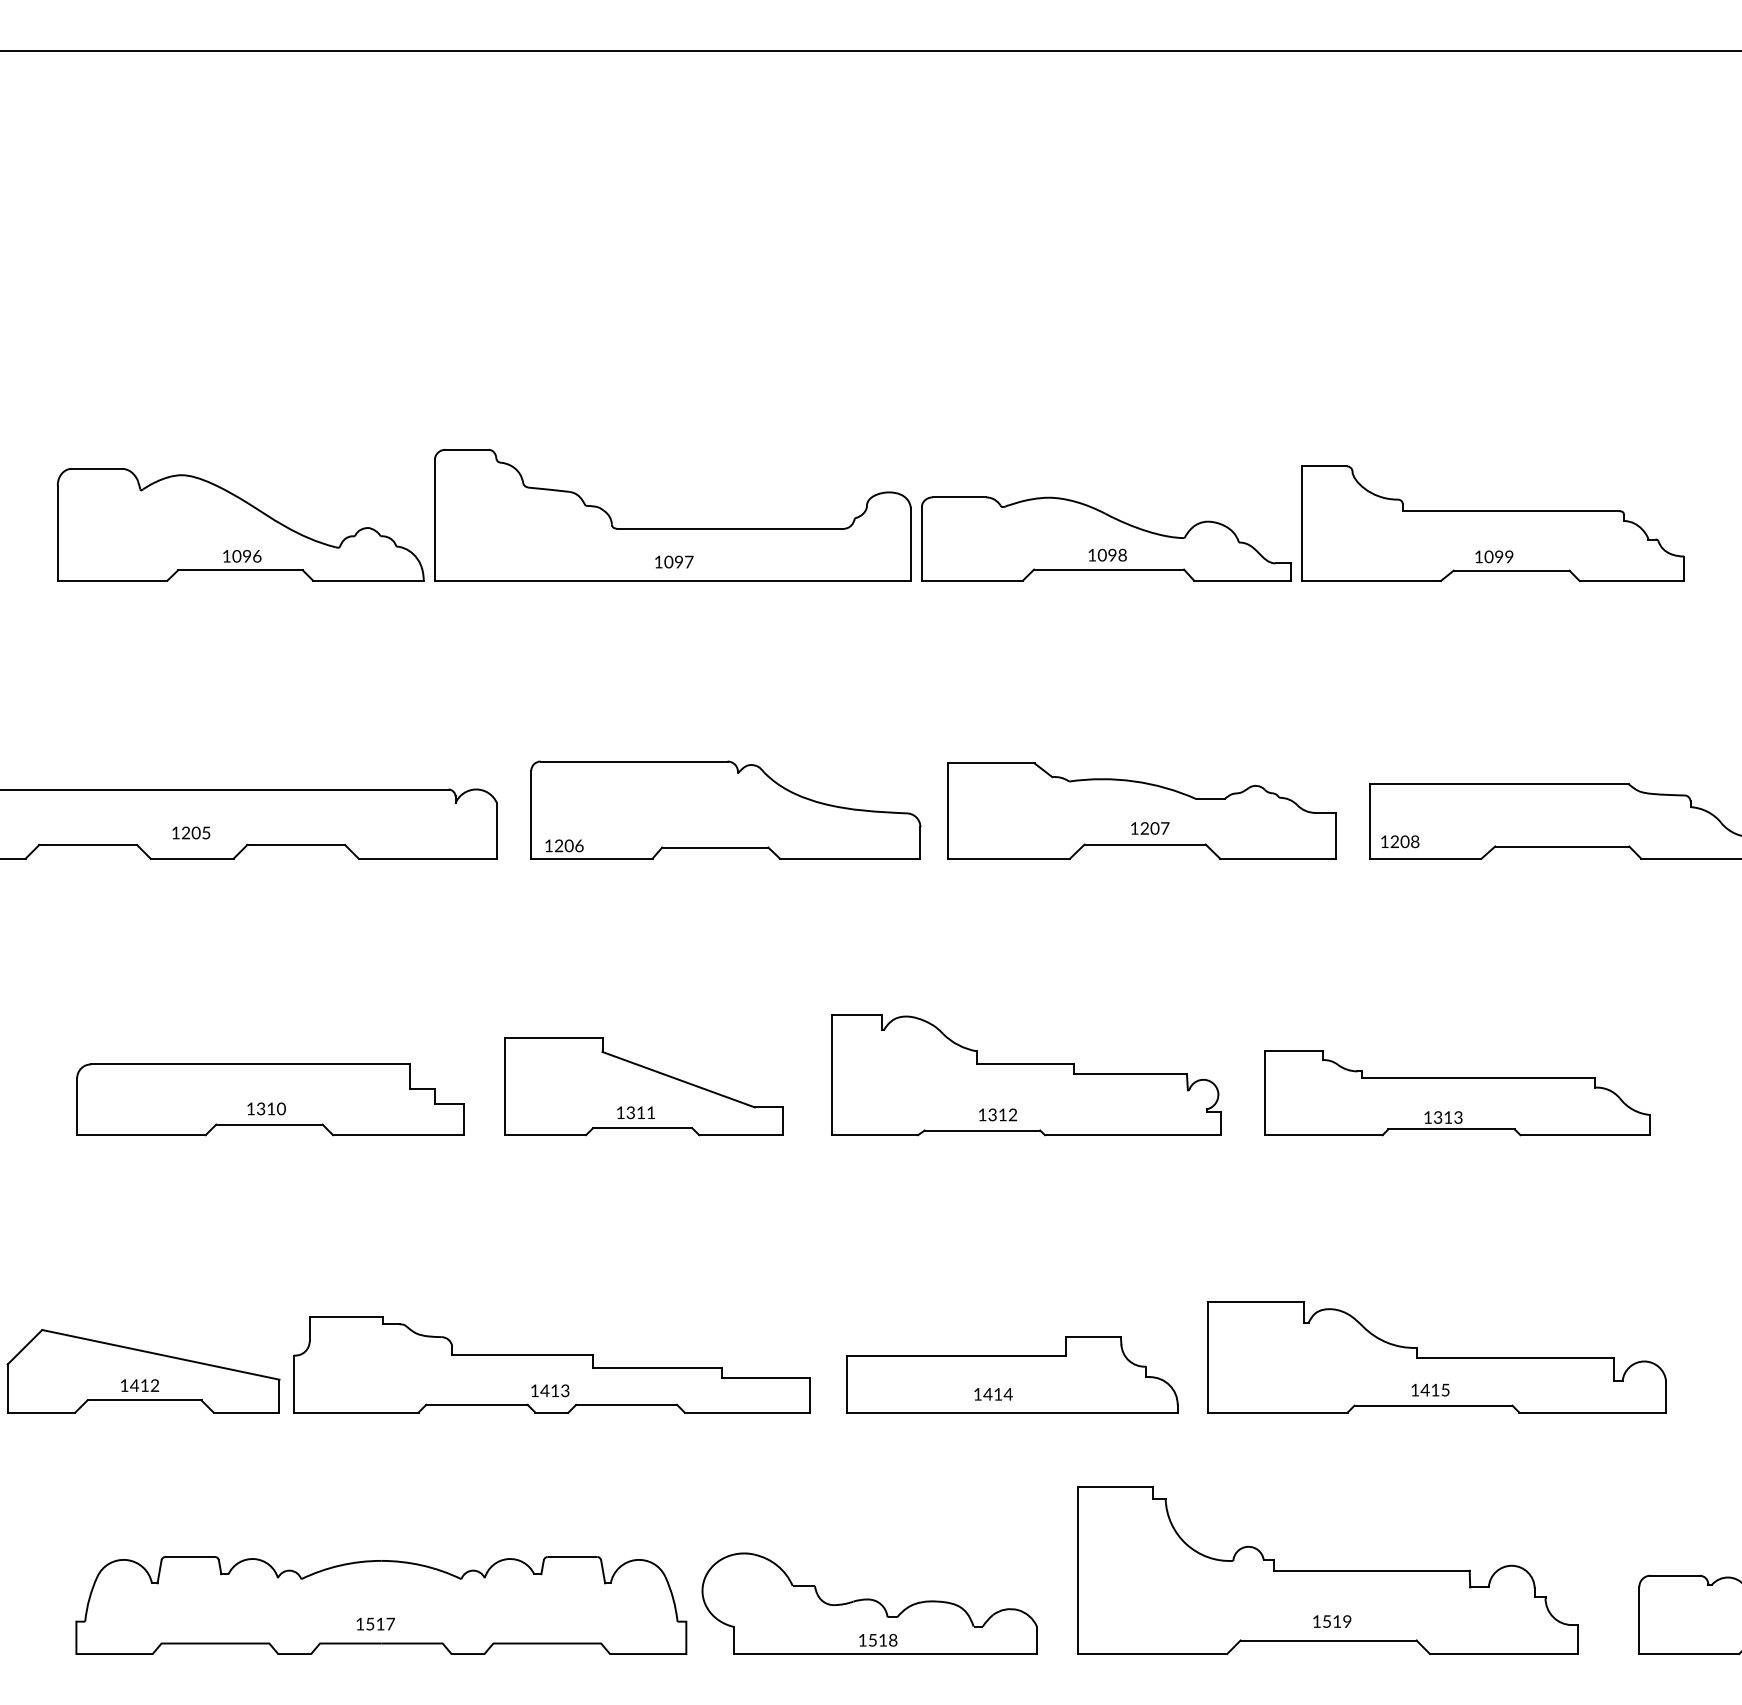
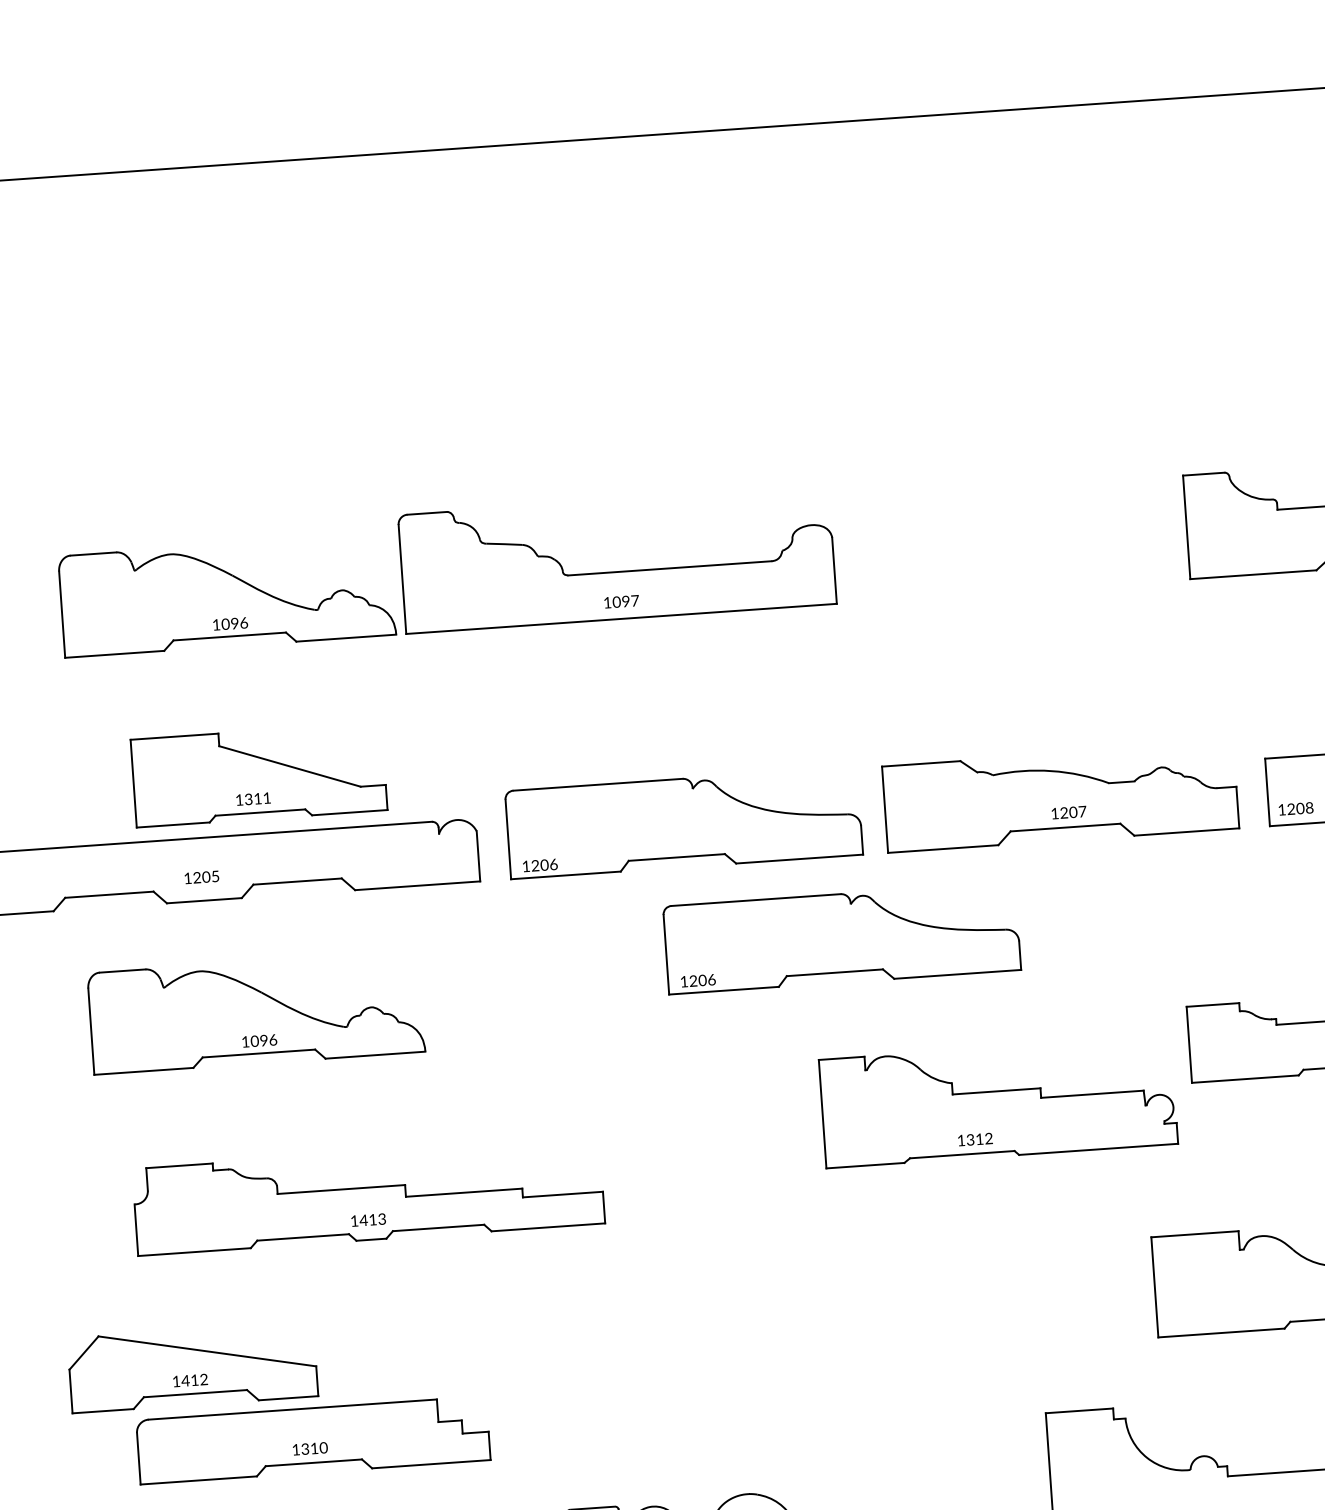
part: (1106, 538) -> (1011, 553), removed
part: (890, 948) -> (841, 937), added
part: (240, 985) -> (256, 1012), added
part: (1026, 1075) -> (998, 1102), moved
part: (643, 1086) -> (258, 774), moved
part: (270, 1099) -> (313, 1440), moved
part: (551, 1364) -> (368, 1196), moved
part: (1012, 1374) -> (979, 1315), removed

